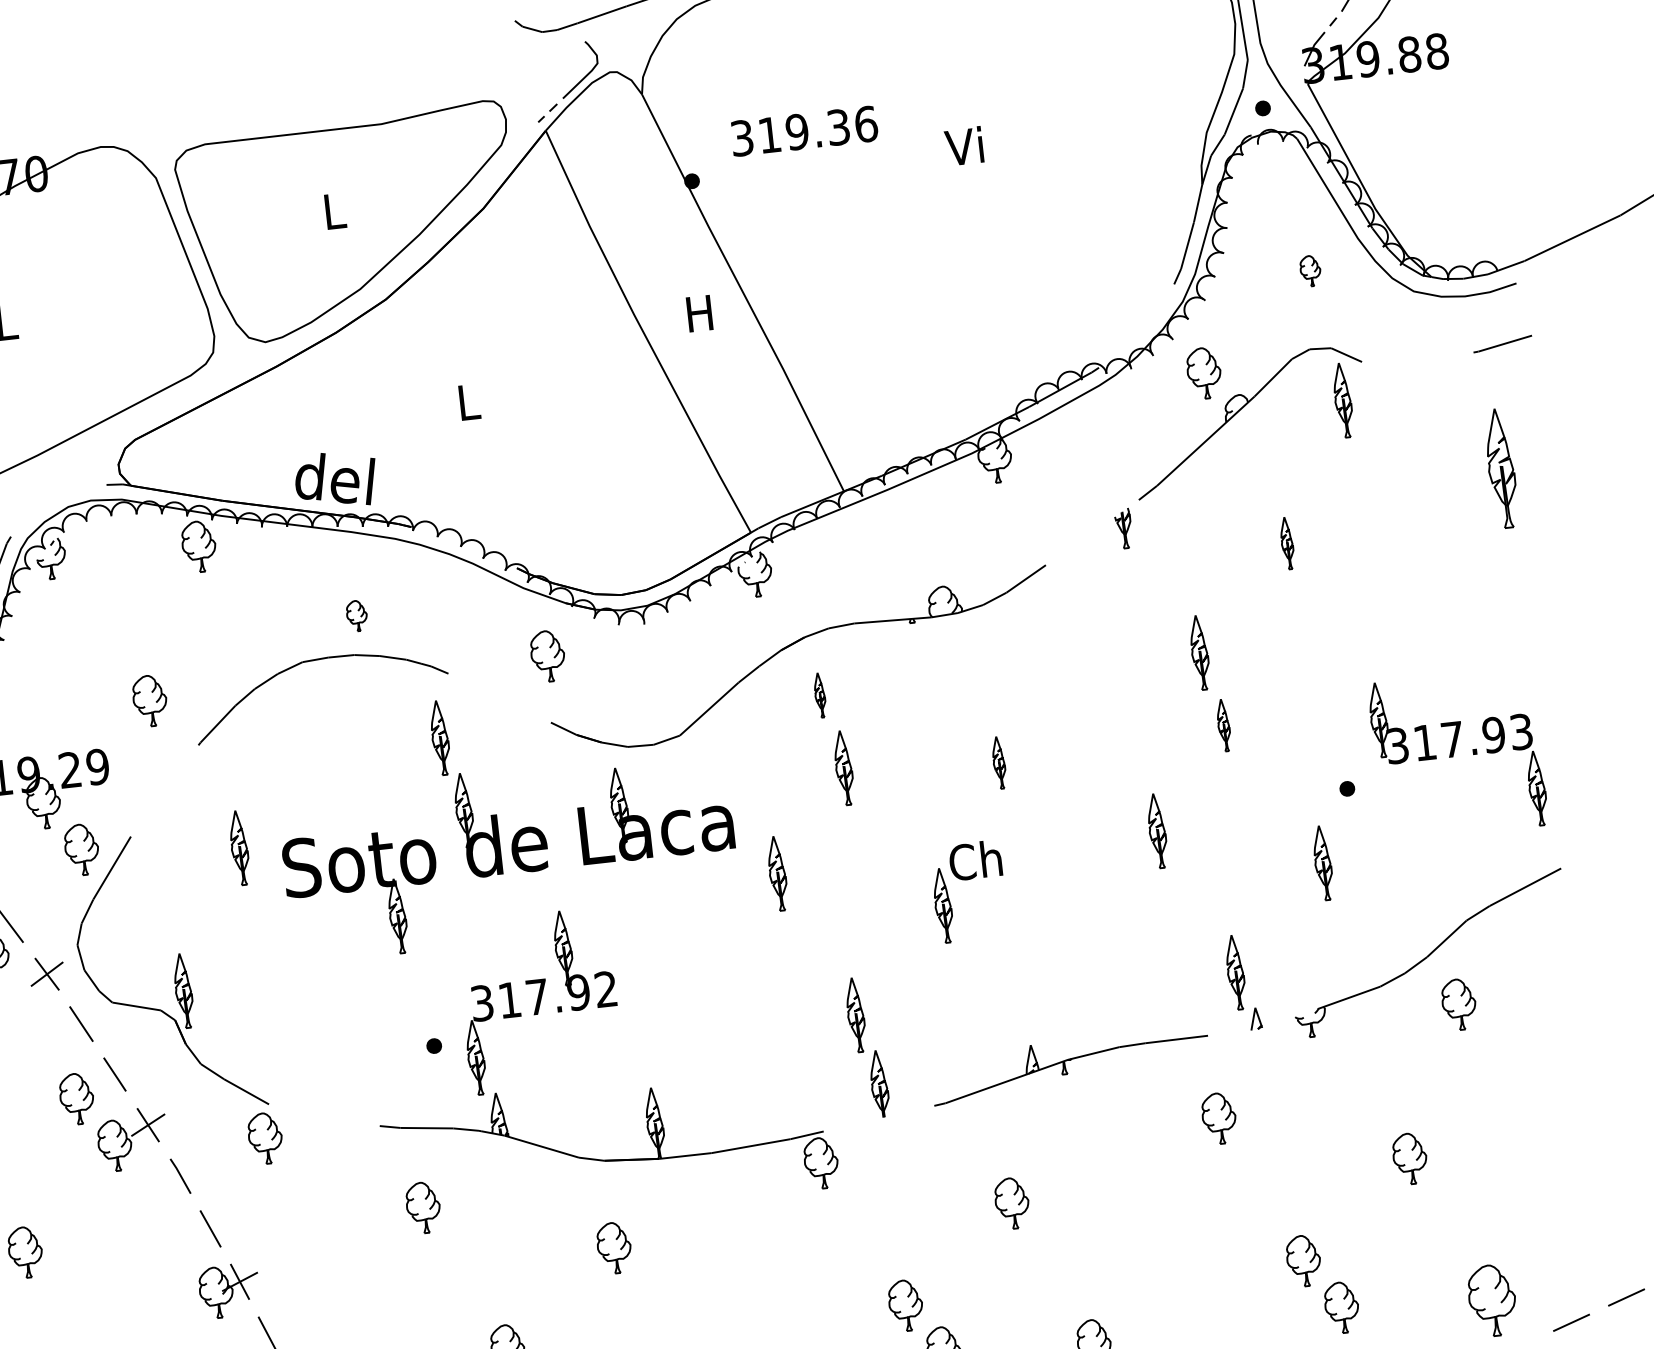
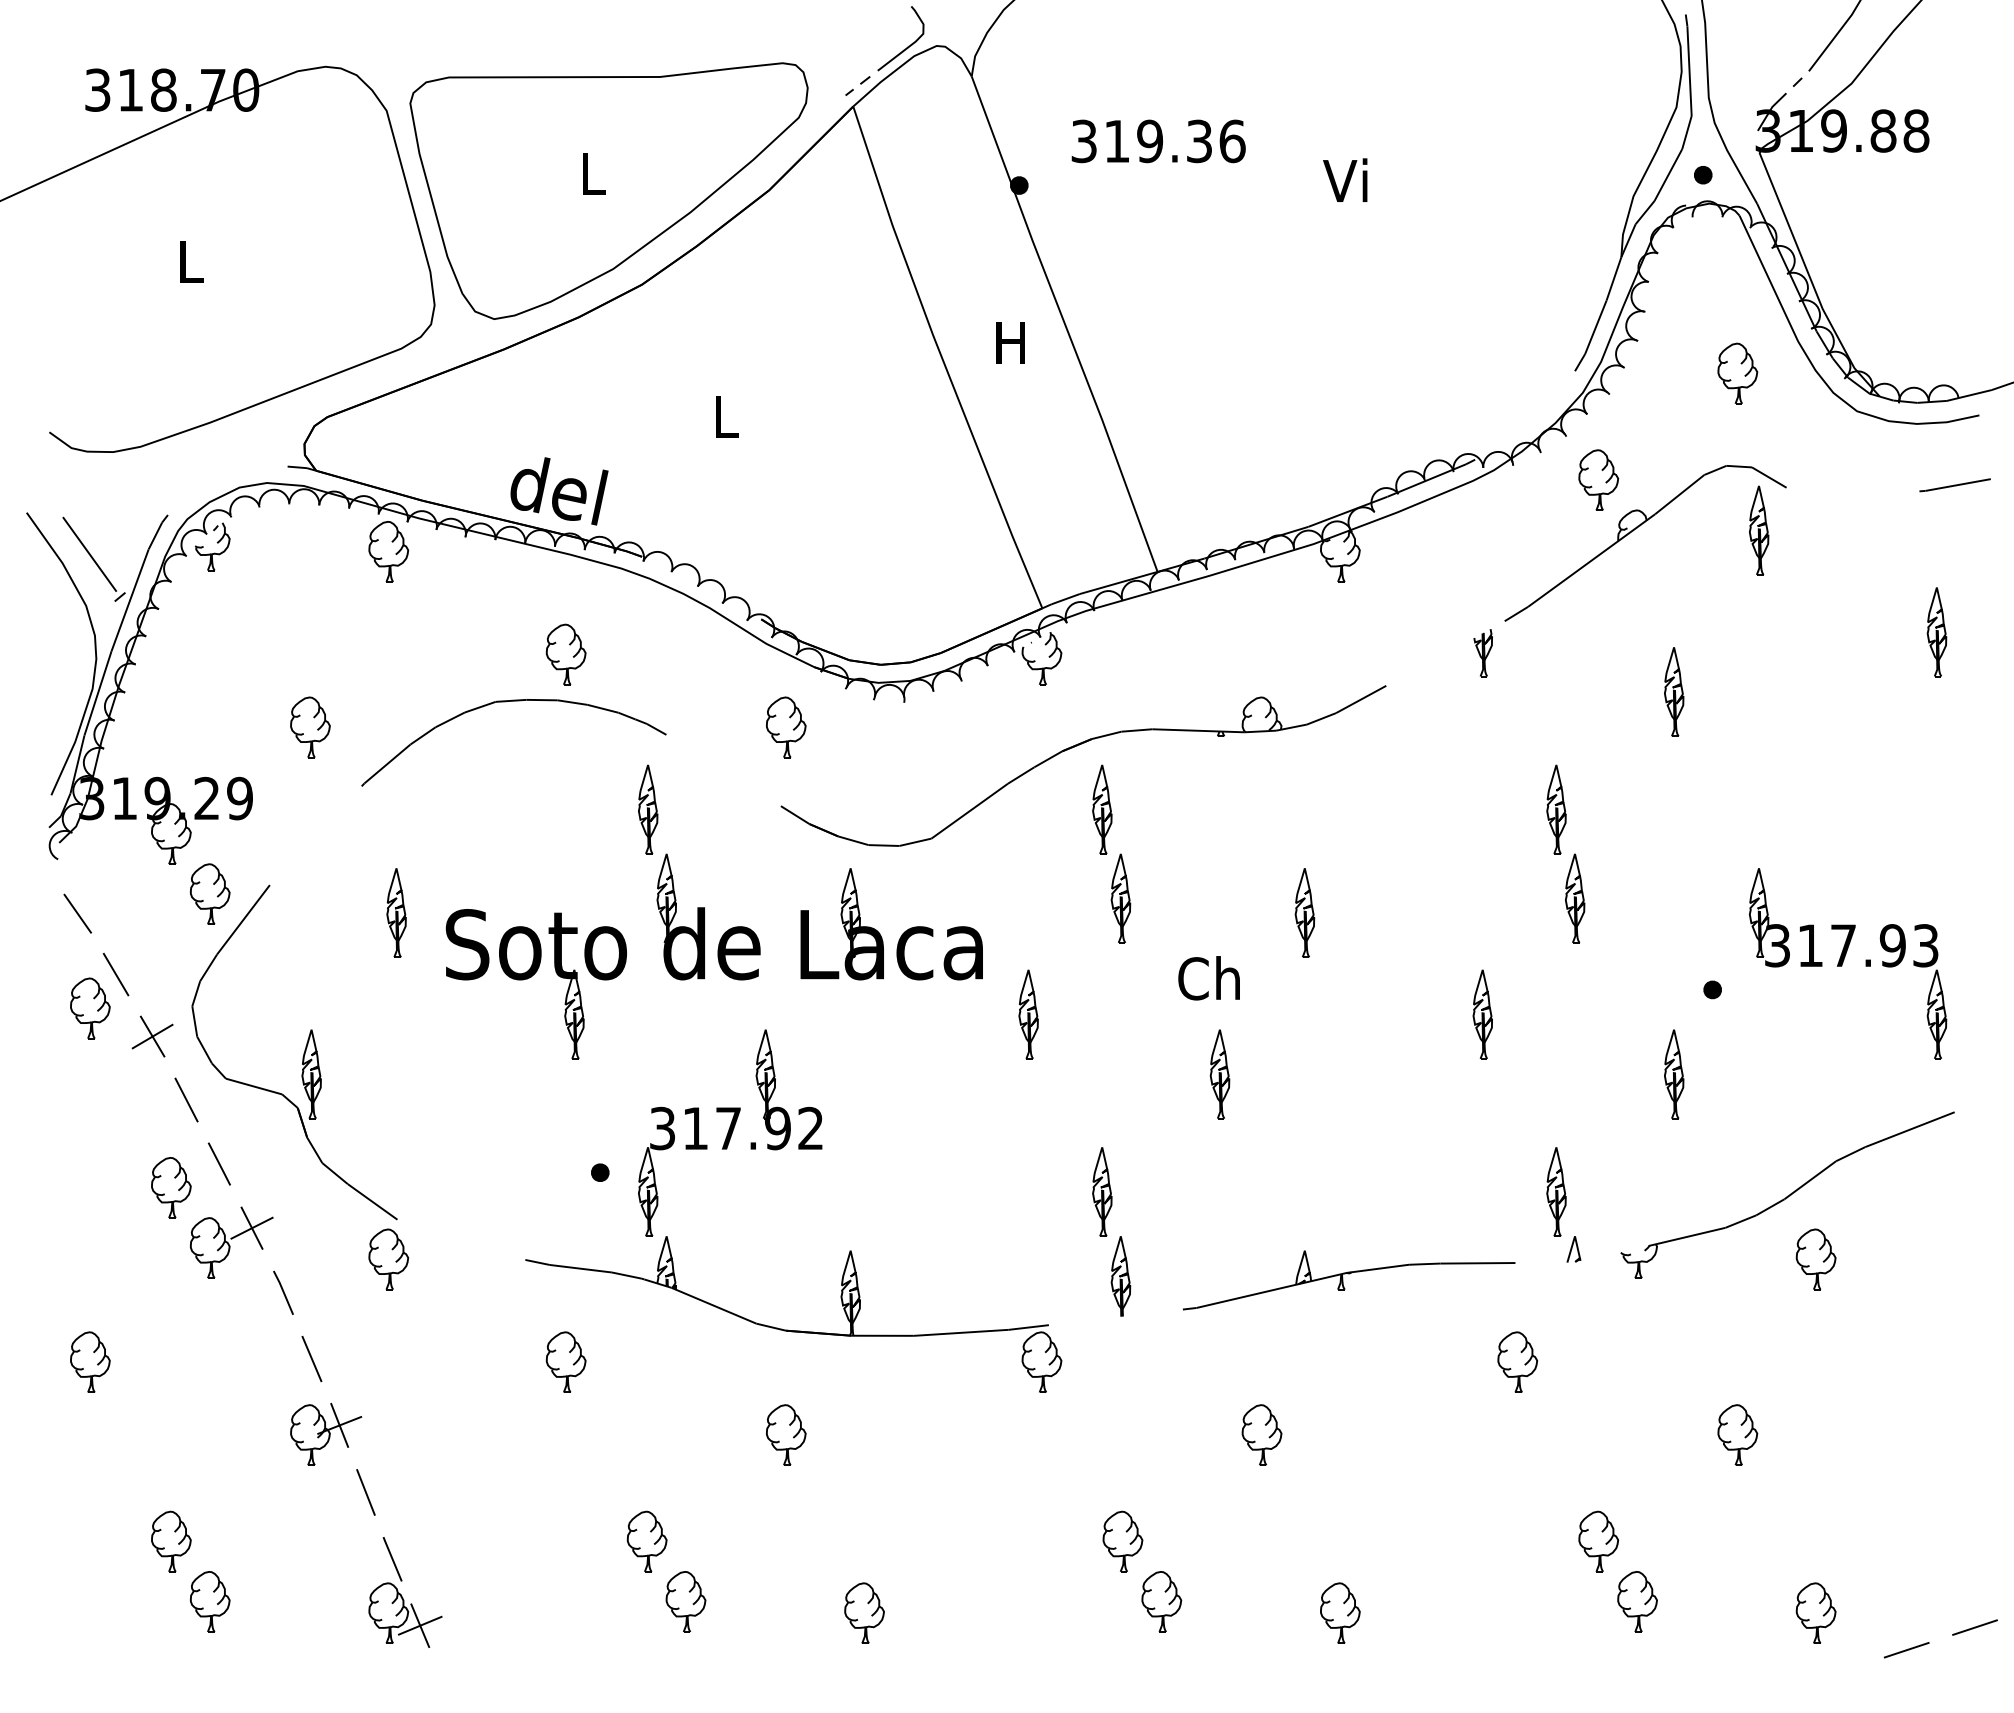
part: (1310, 271) -> (1737, 373), size x1.67
part: (1500, 468) -> (1936, 632), size x0.62
part: (1287, 542) -> (1674, 691), size x1.43
part: (356, 615) -> (565, 654), size x1.67
part: (820, 695) -> (1102, 809), size x1.67
part: (1224, 725) -> (1575, 898), size x1.43
part: (998, 762) -> (1304, 912), size x1.43
text: (975, 860) -> (1208, 978), moved
part: (1491, 1299) -> (1815, 1612), size x0.71

